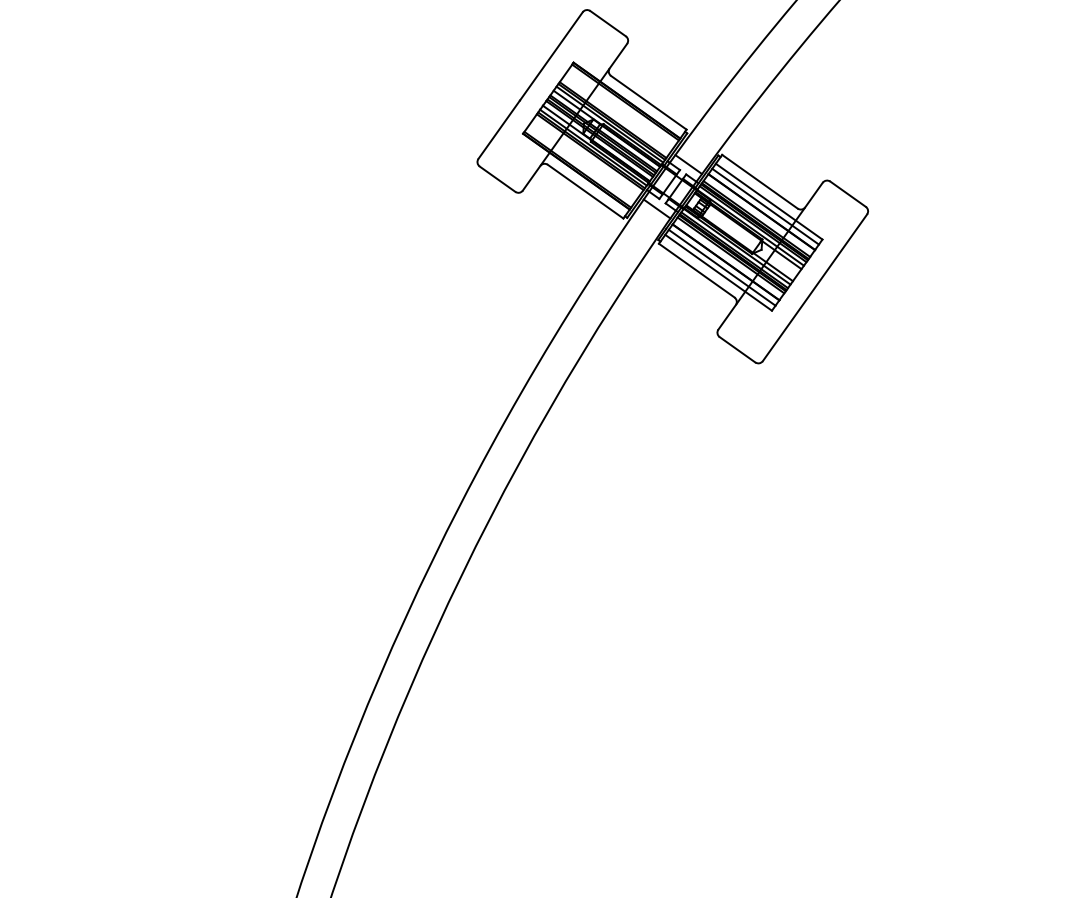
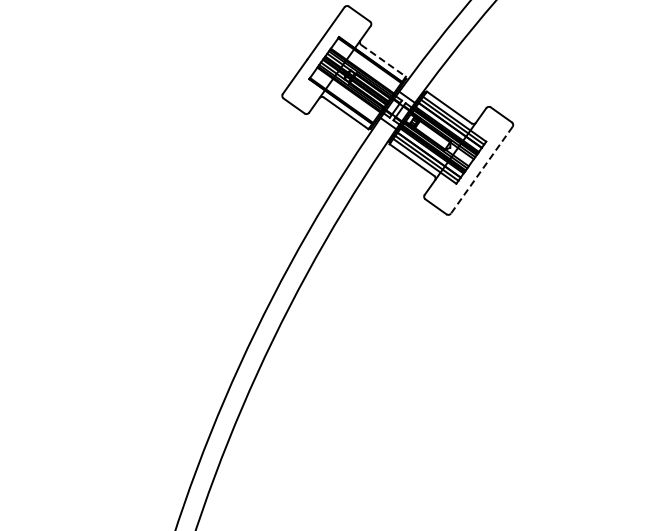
line: (648, 103) -> (383, 61), solid -> dashed
line: (814, 288) -> (481, 170), solid -> dashed

